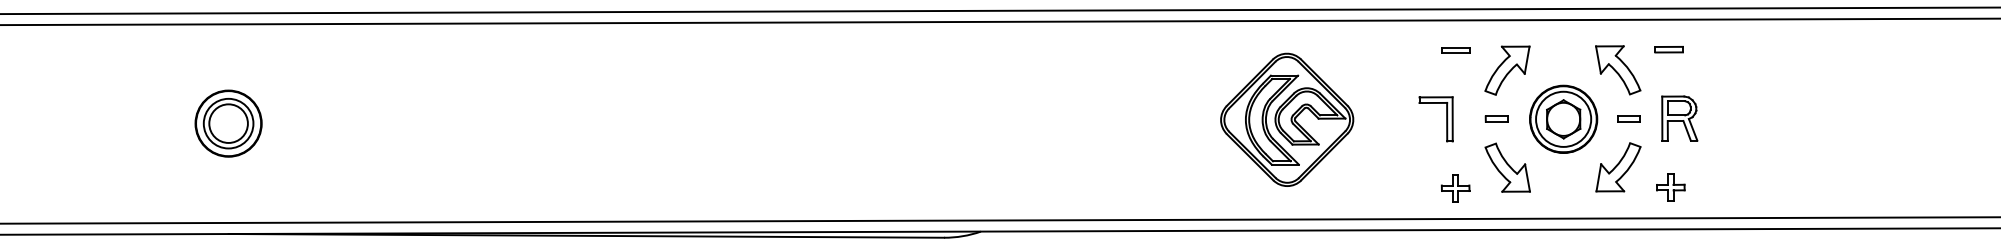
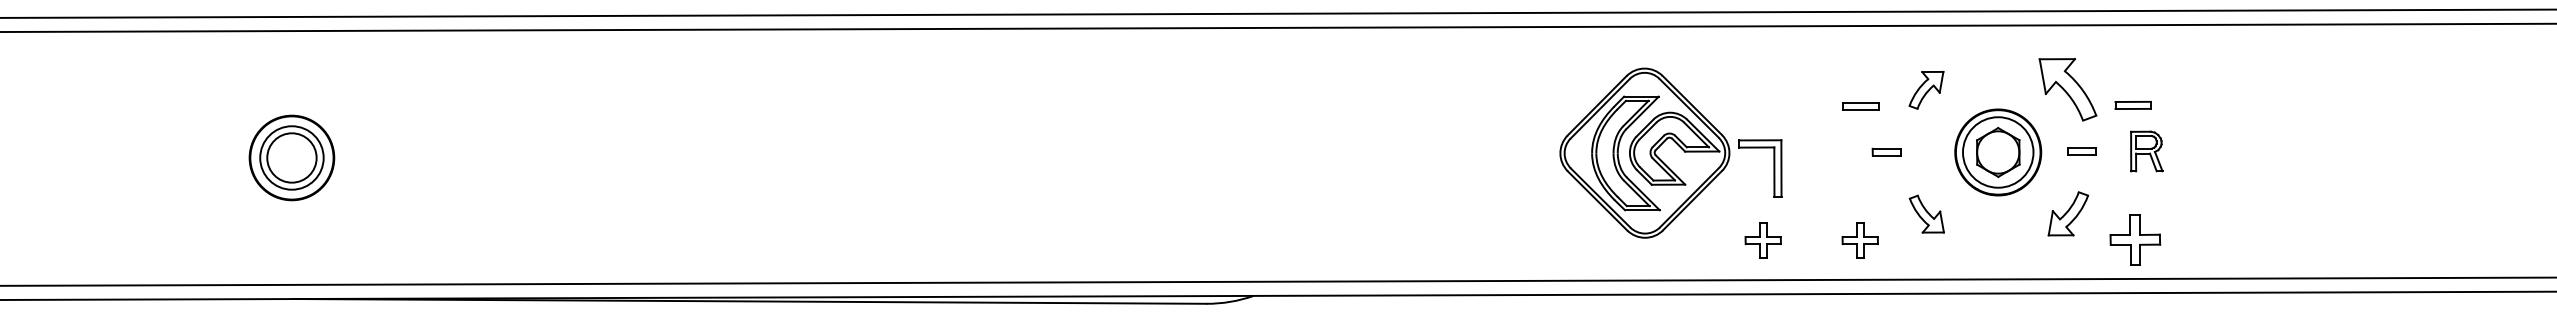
part: (1668, 48) -> (2132, 104), moved
part: (1455, 50) -> (1860, 106), moved
part: (1507, 70) -> (1926, 90), size x0.6
part: (1496, 118) -> (1886, 151), moved
part: (1679, 118) -> (2146, 151), size x0.7
part: (1446, 119) -> (1773, 168), moved
part: (1507, 167) -> (1926, 213), size x0.6
part: (1618, 167) -> (2068, 213), size x0.7
part: (1670, 187) -> (2134, 239), size x1.4
part: (1379, 188) -> (1762, 240), added

